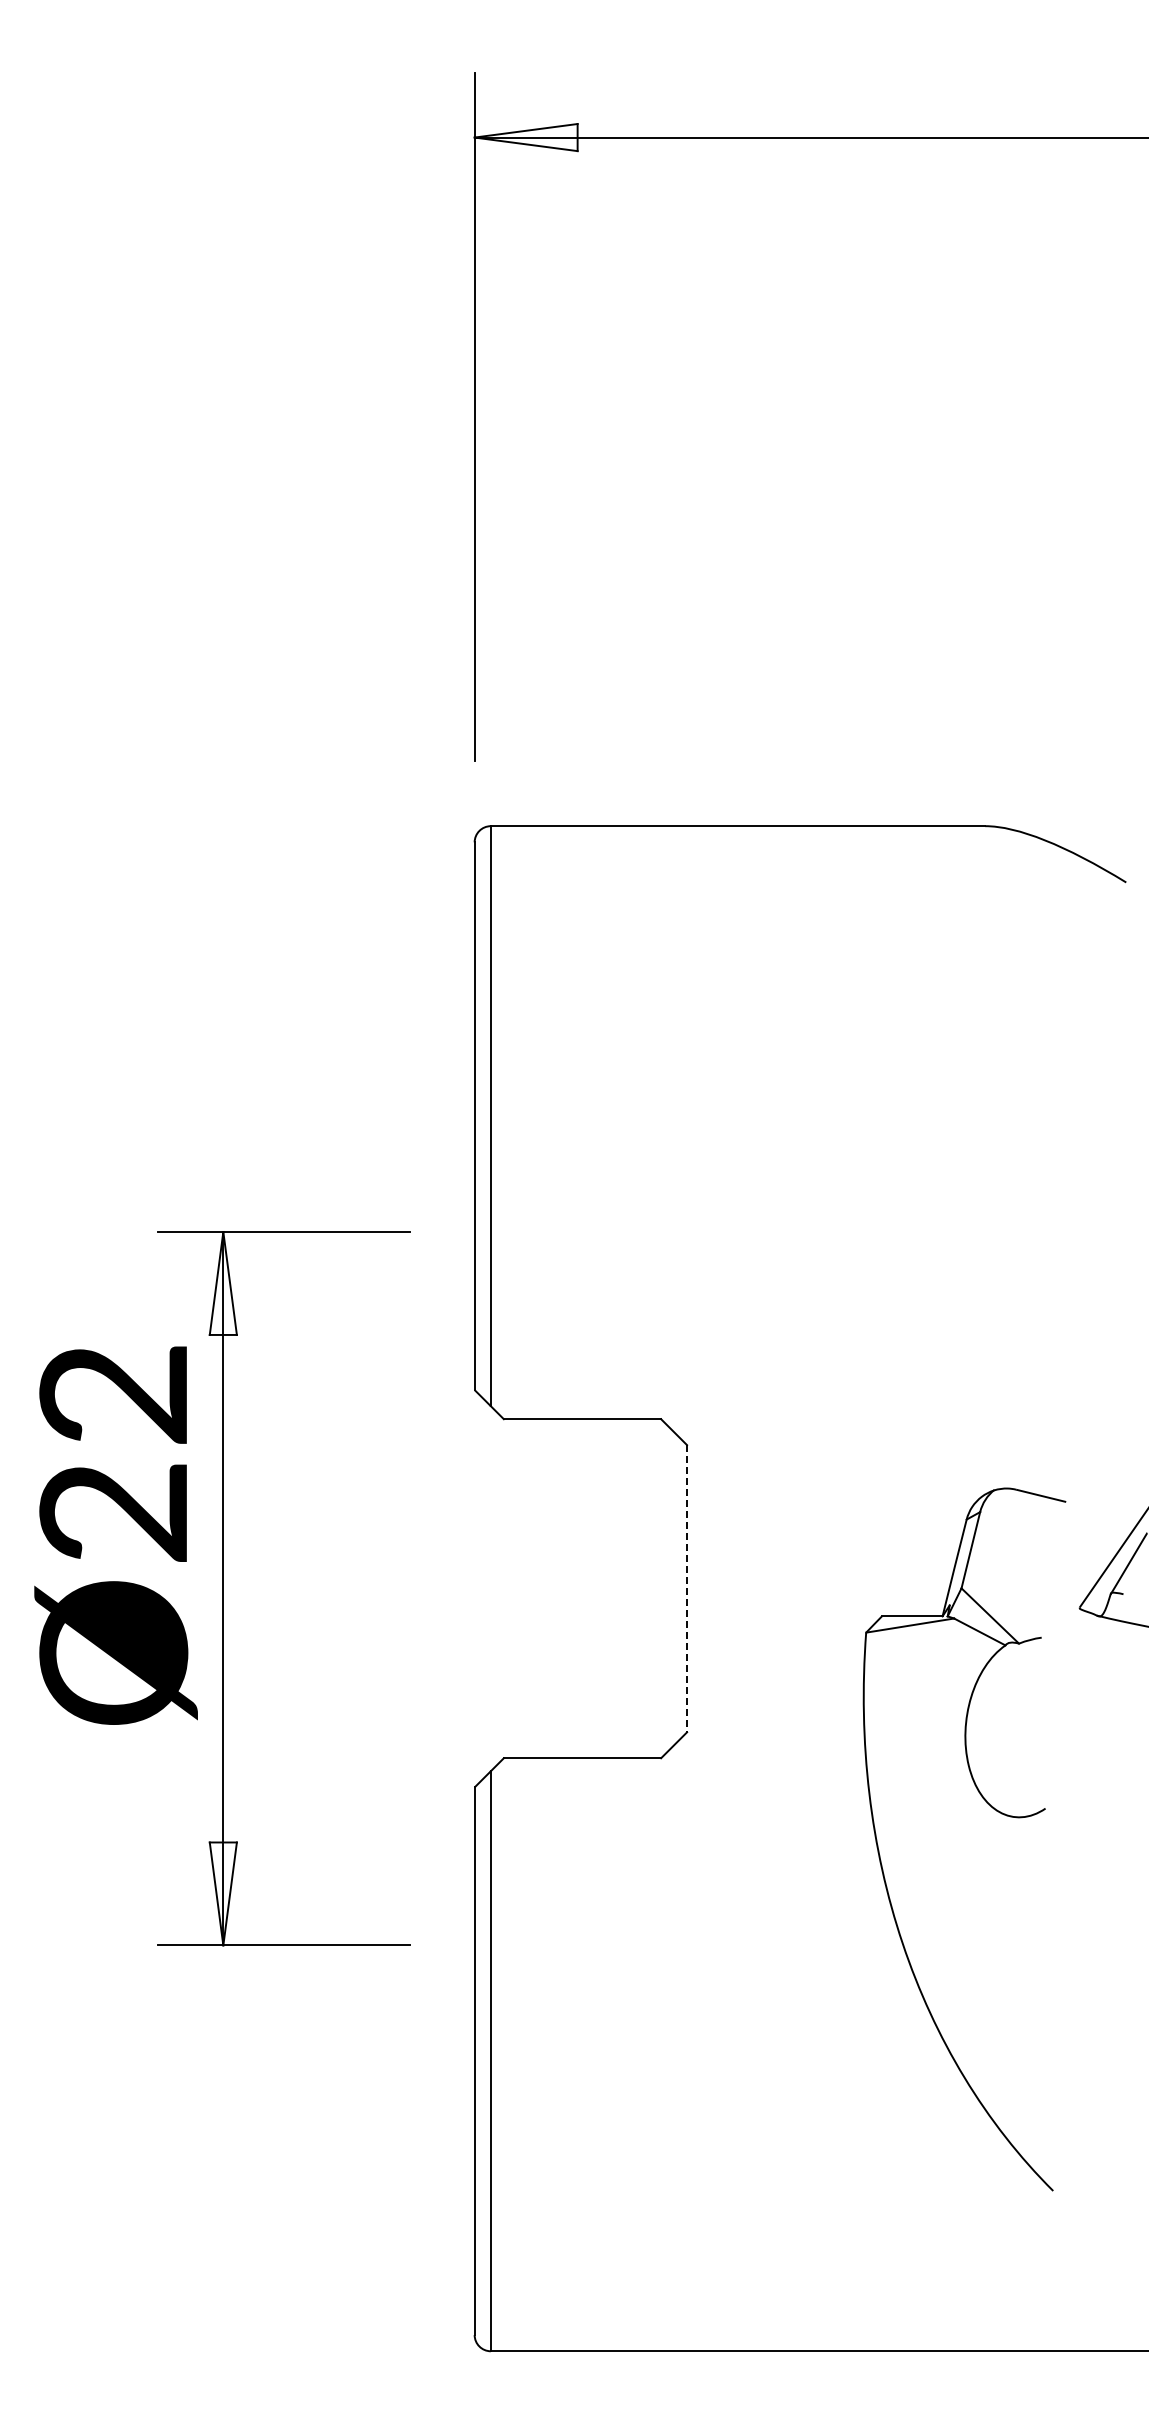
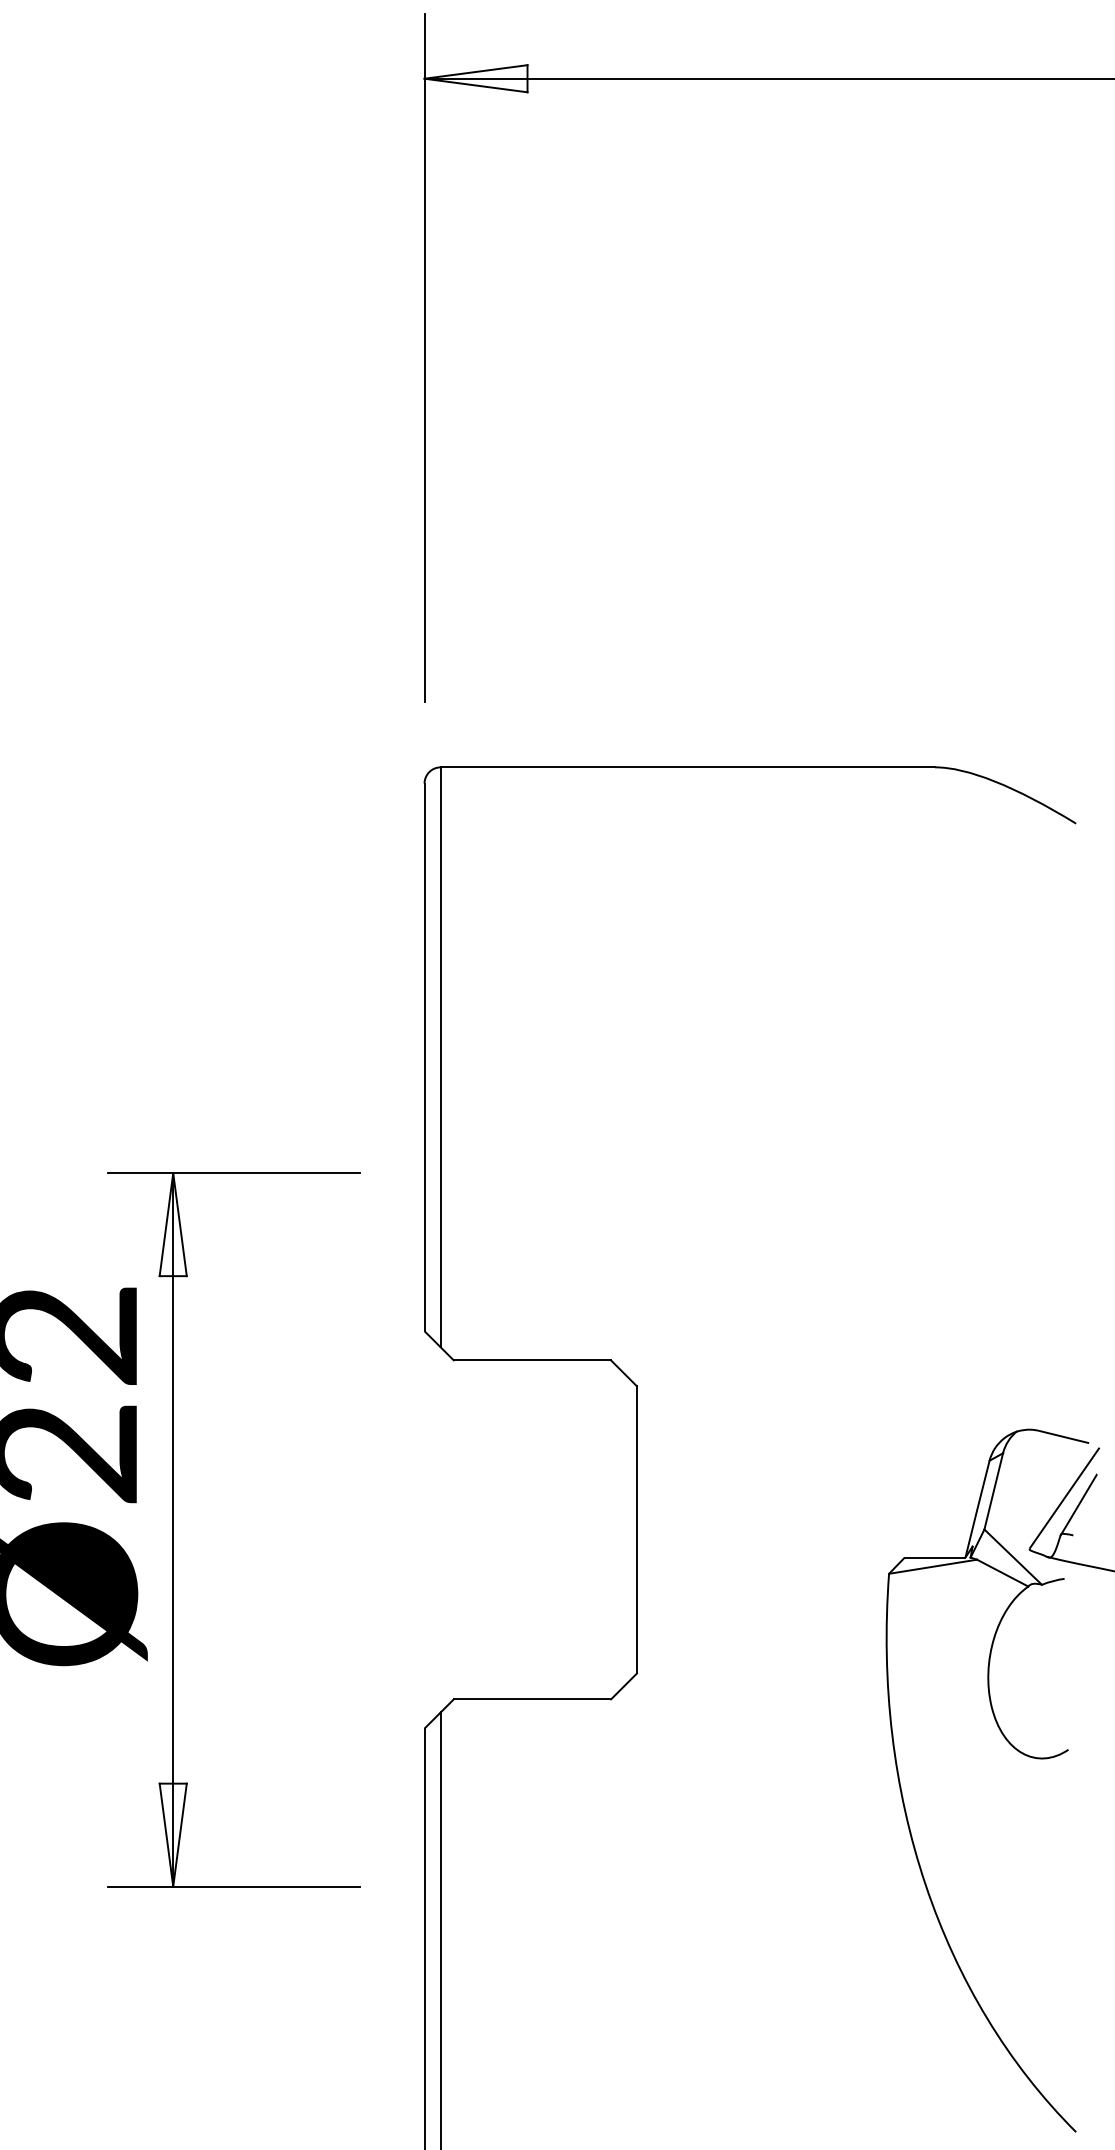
line: (687, 1588) -> (637, 1529), dashed -> solid
part: (993, 1809) -> (1016, 1750), moved

